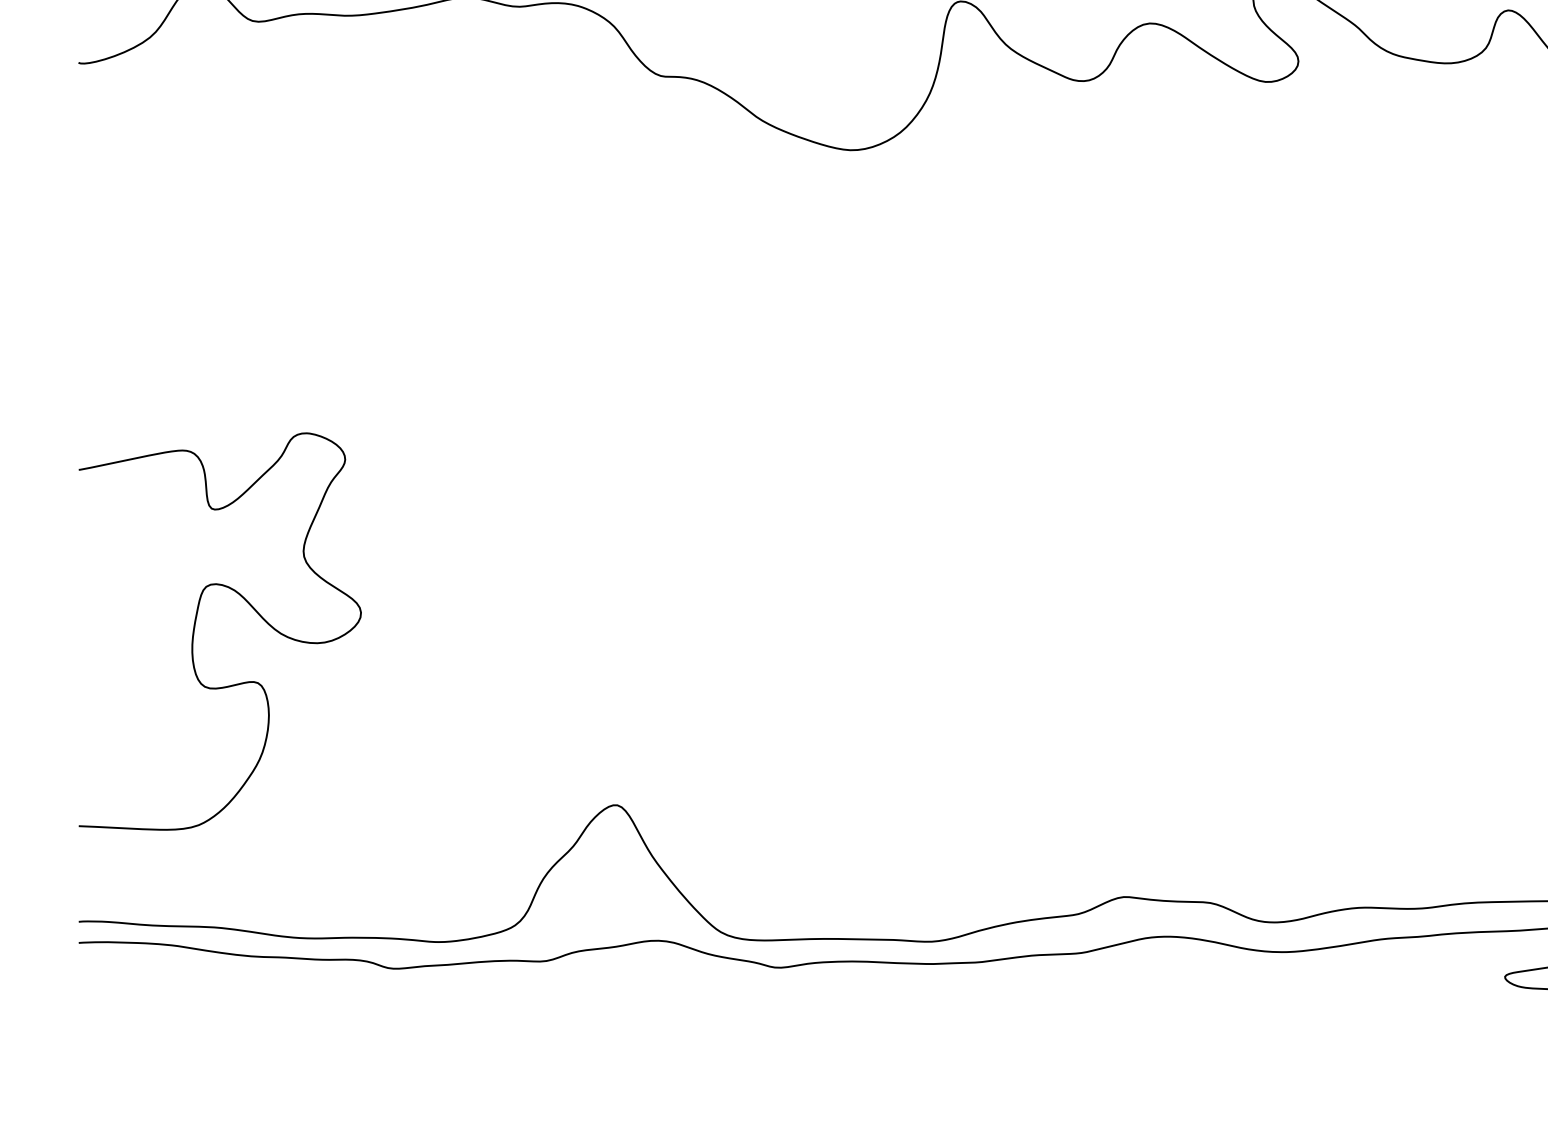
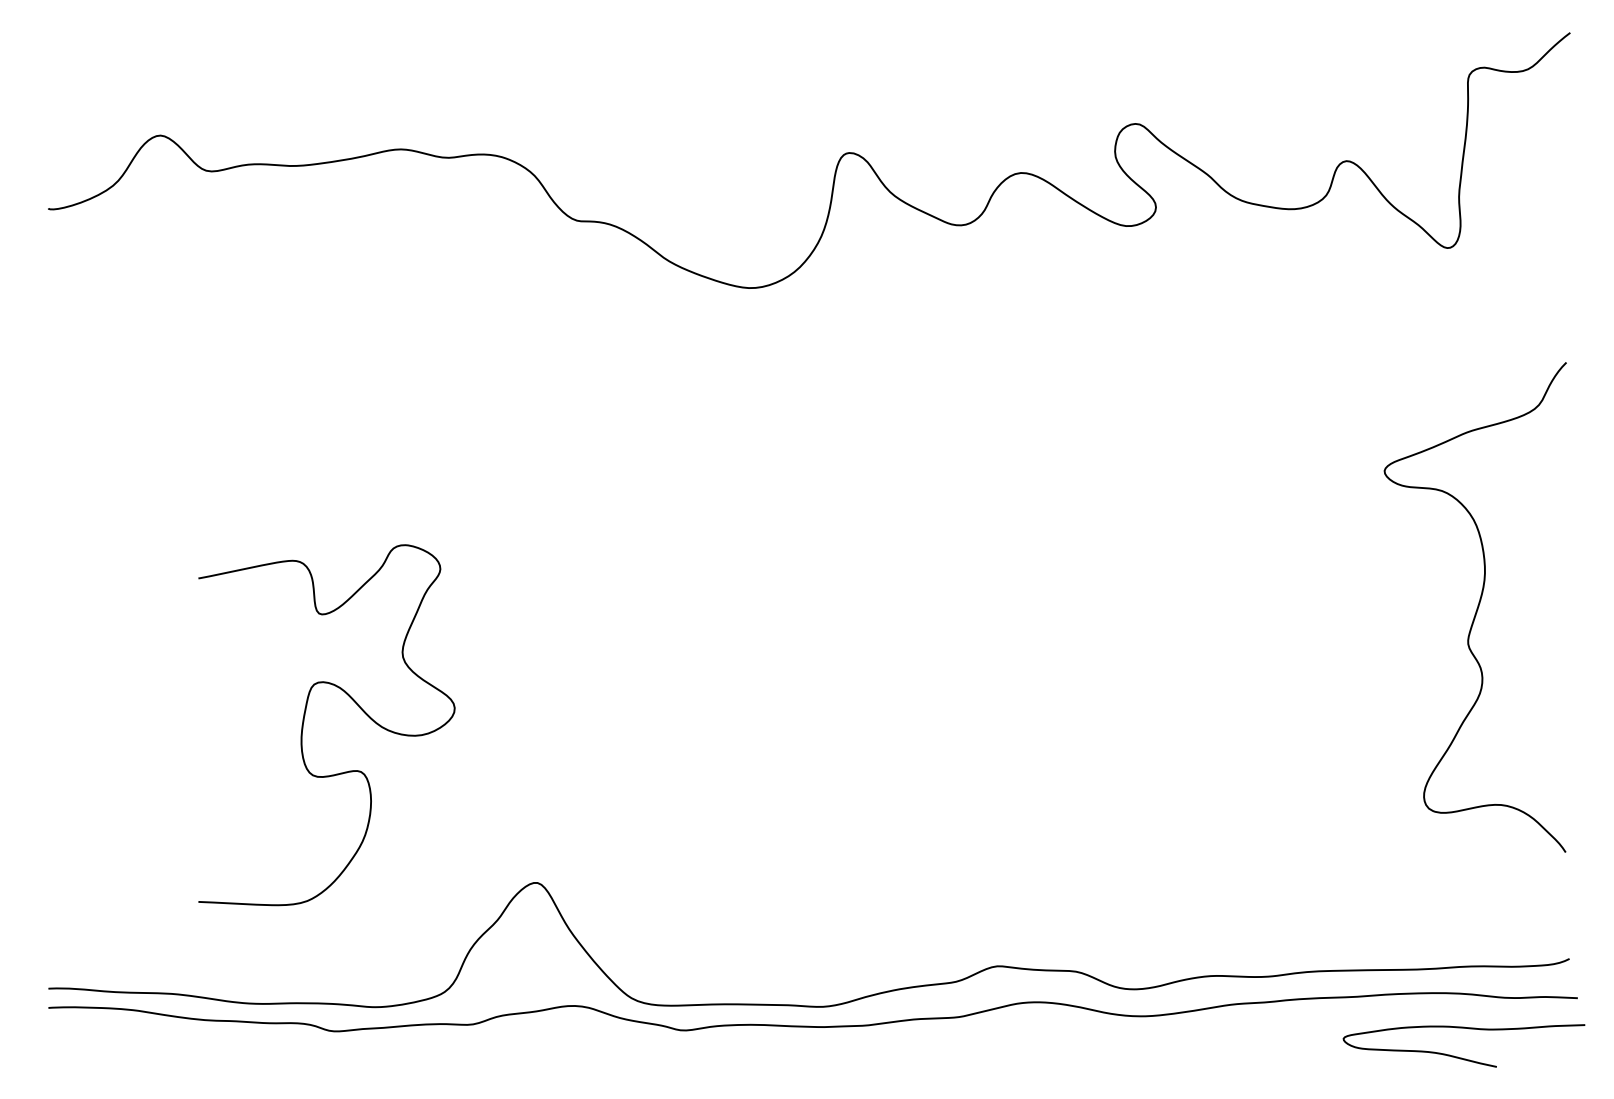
curve: (195, 628) -> (304, 722), moved

